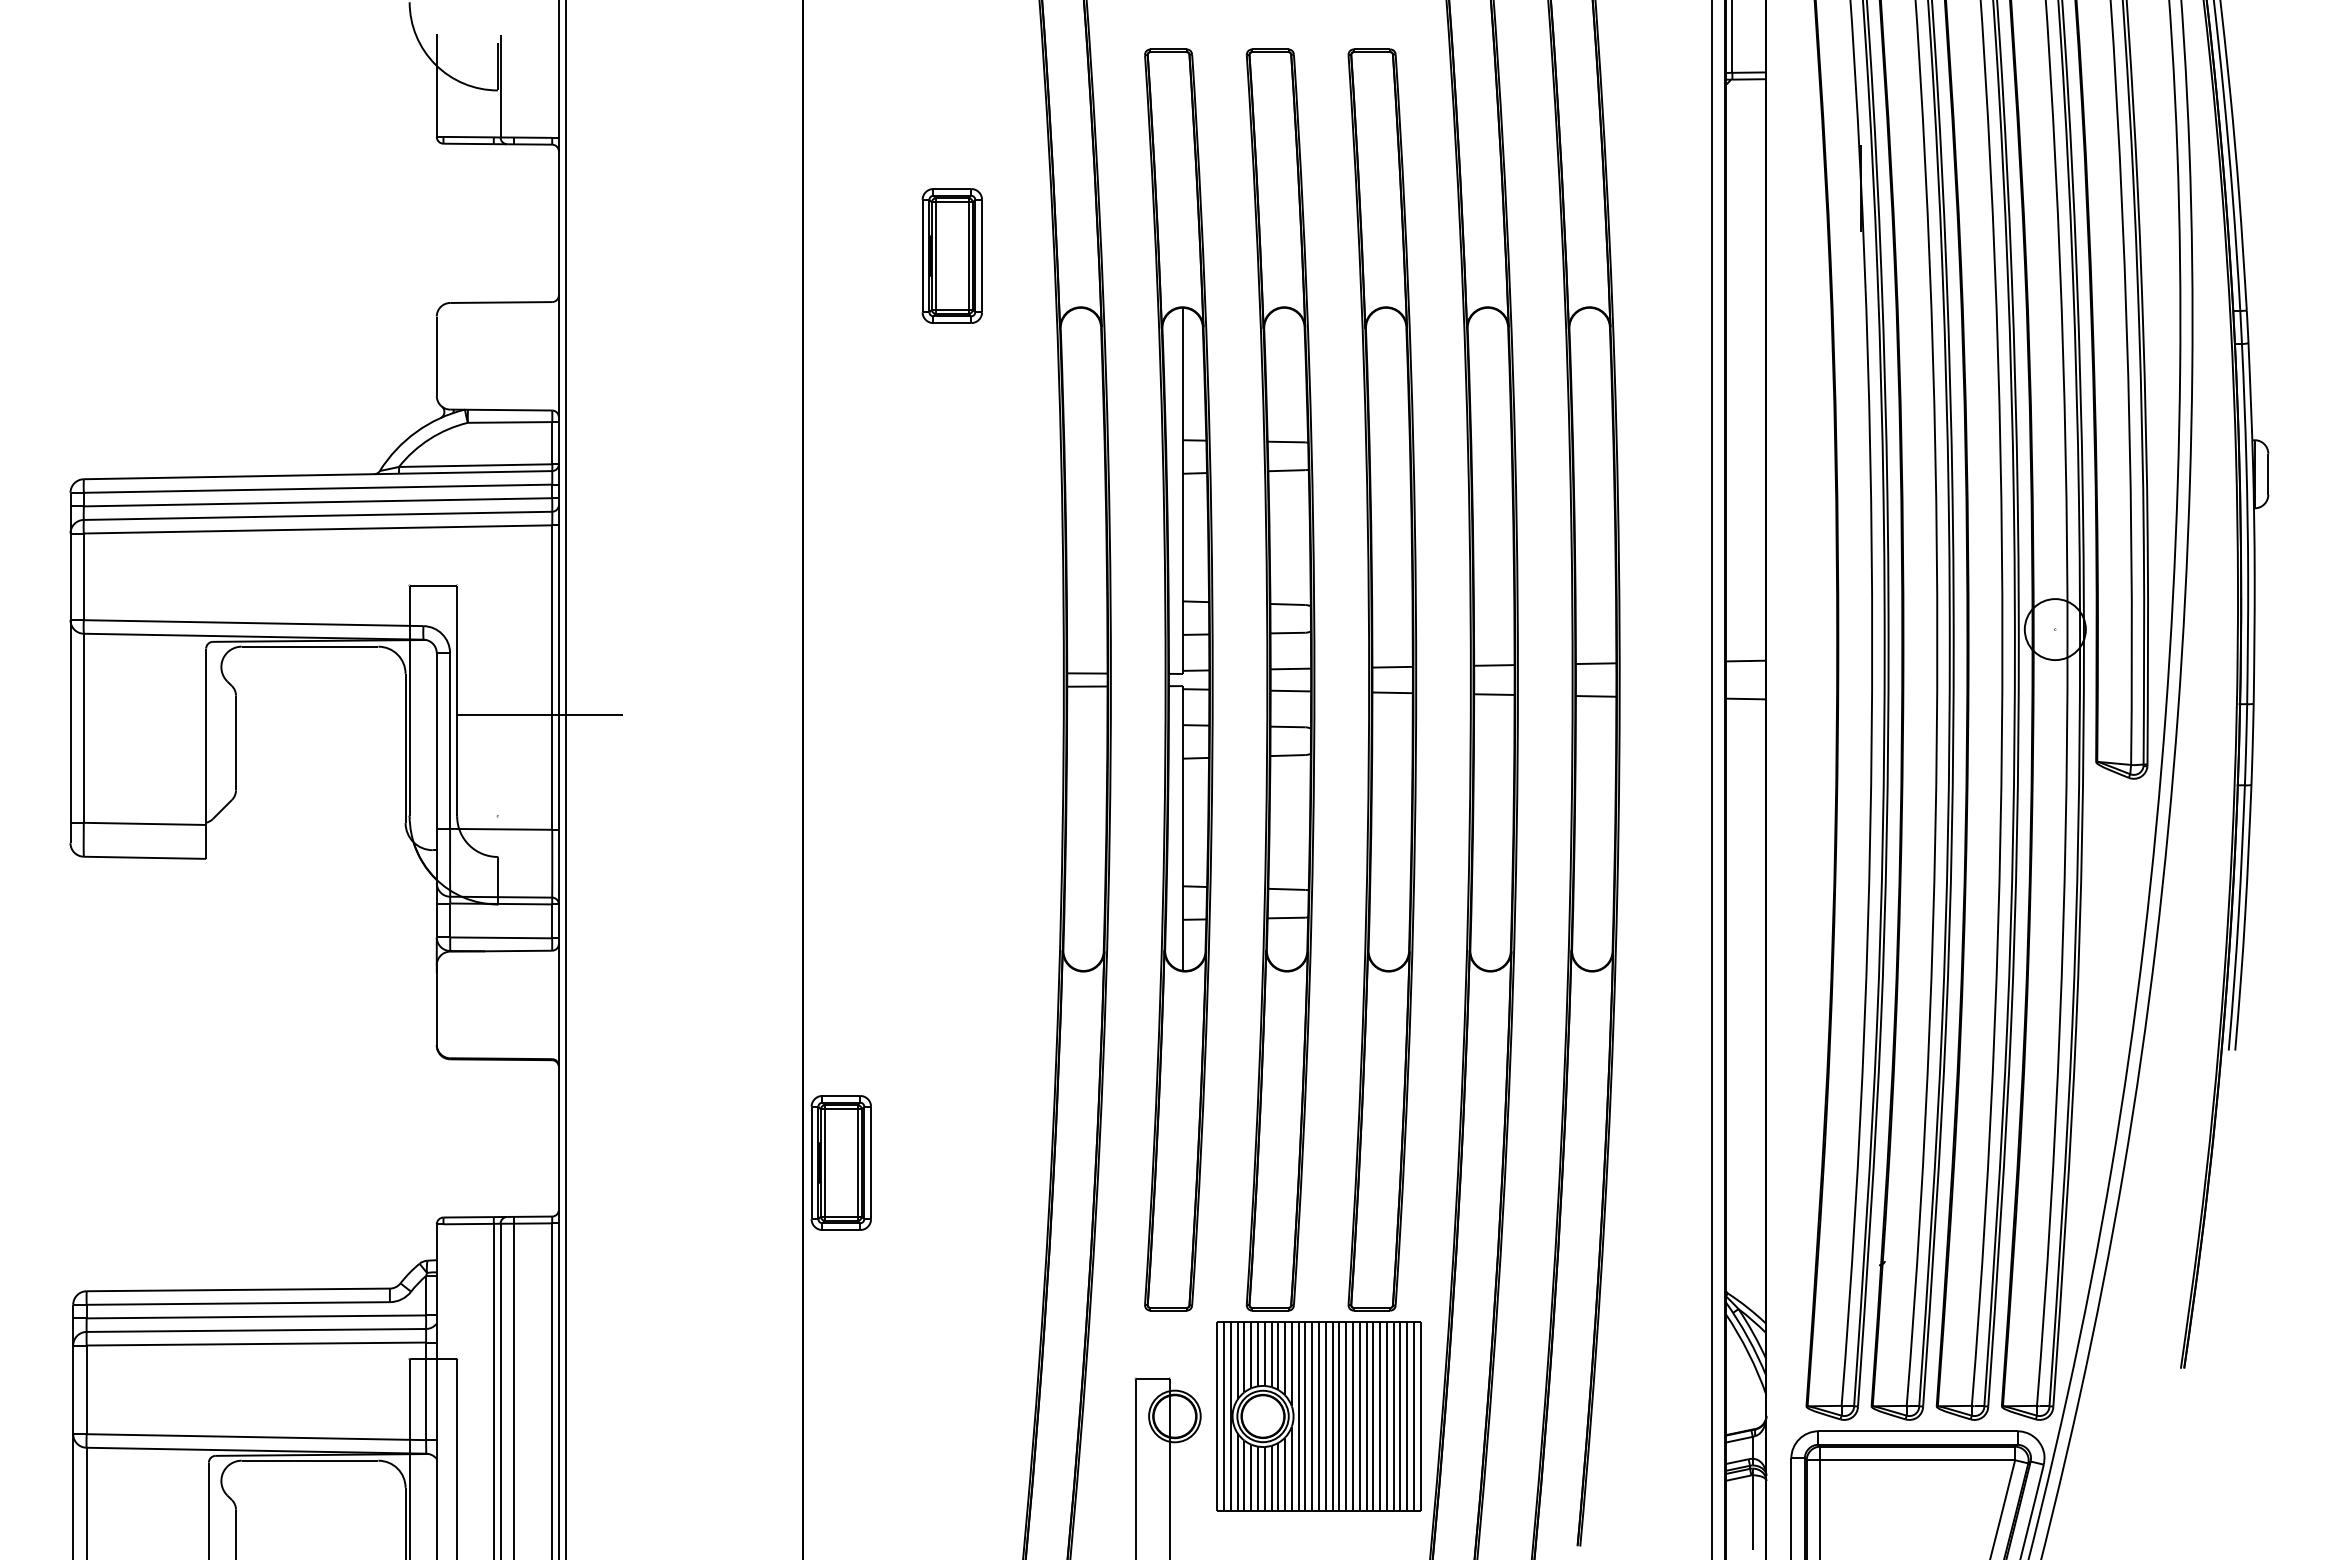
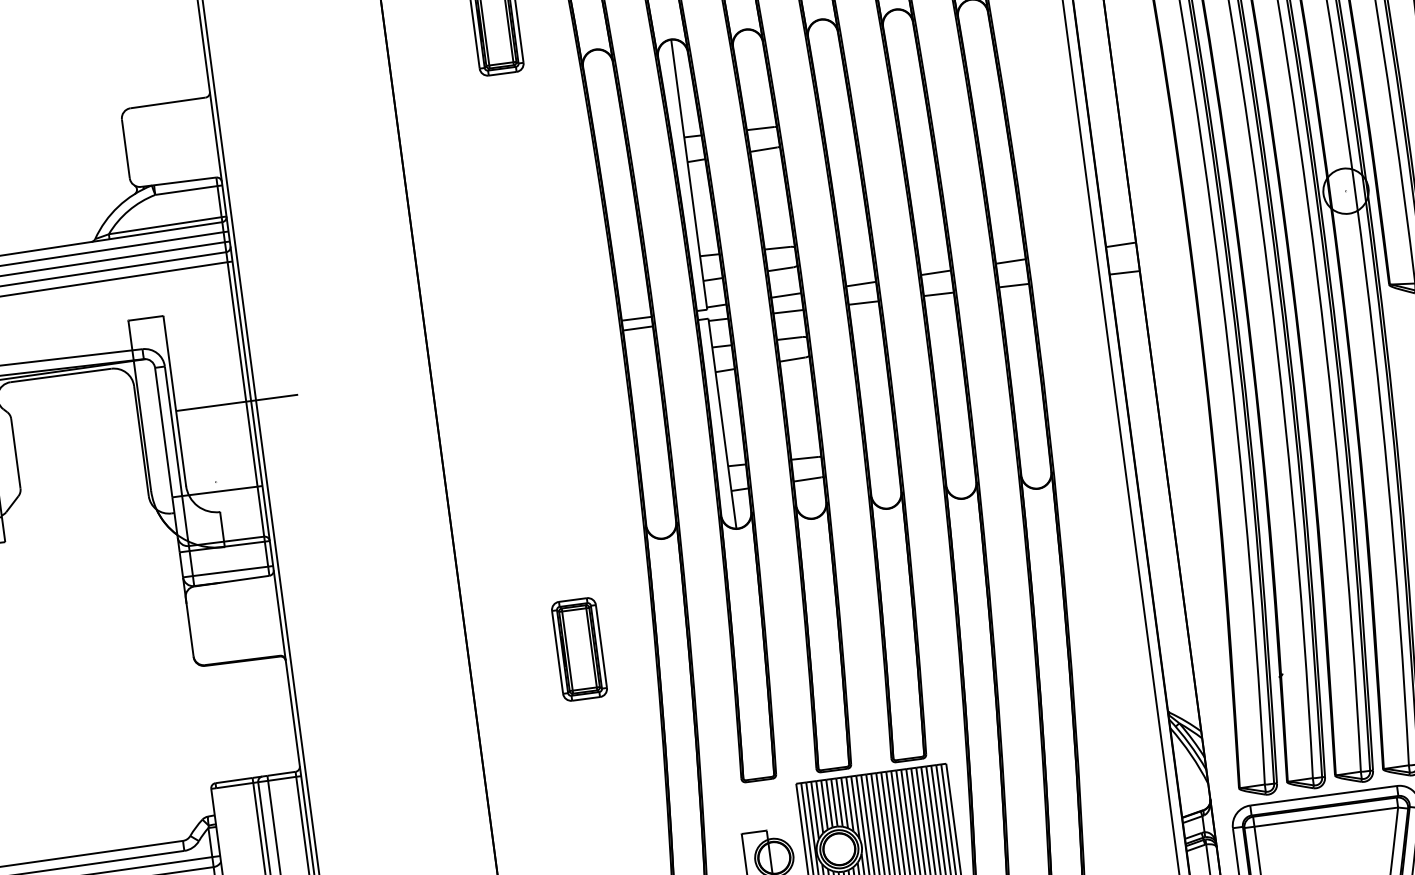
part: (840, 1162) -> (578, 649), moved

